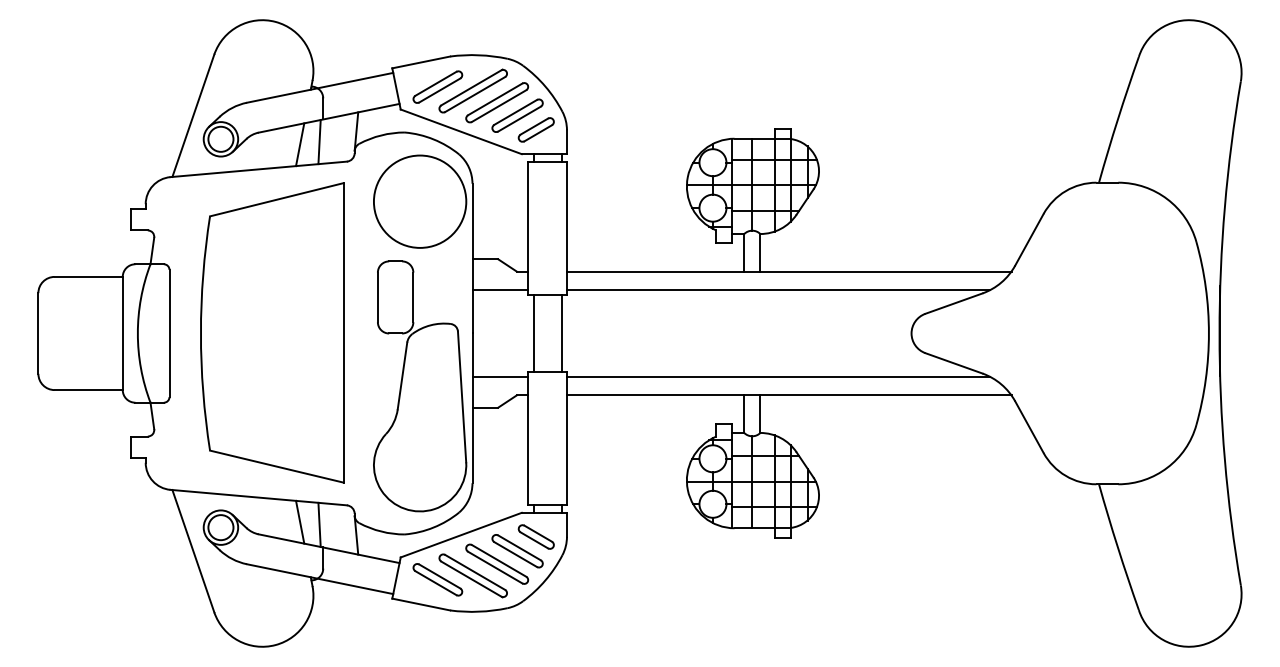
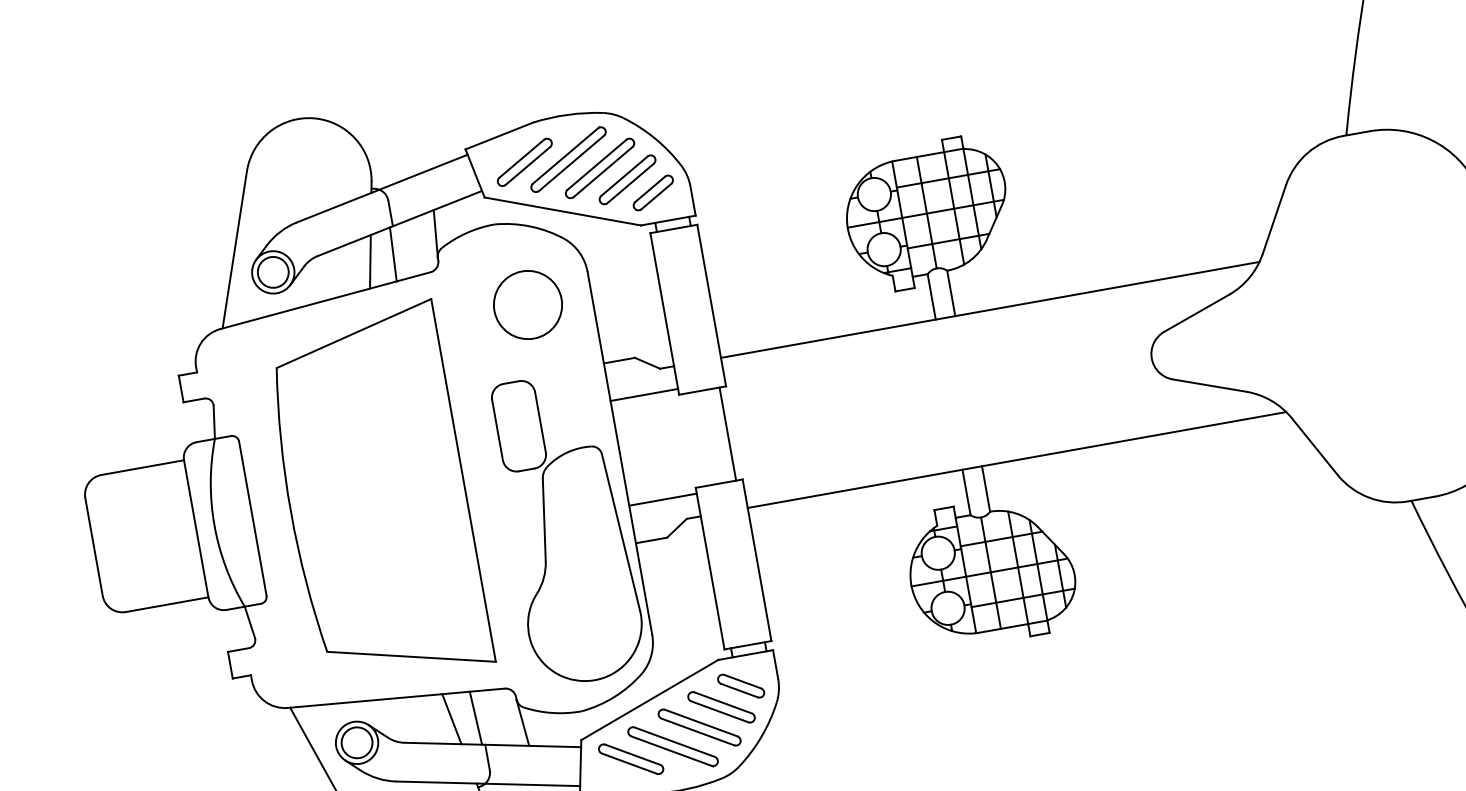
circle: (419, 201) -> (527, 304), size x0.6
line: (777, 290) -> (980, 335), removed
line: (533, 333) -> (693, 440), removed
line: (777, 376) -> (998, 439), removed

